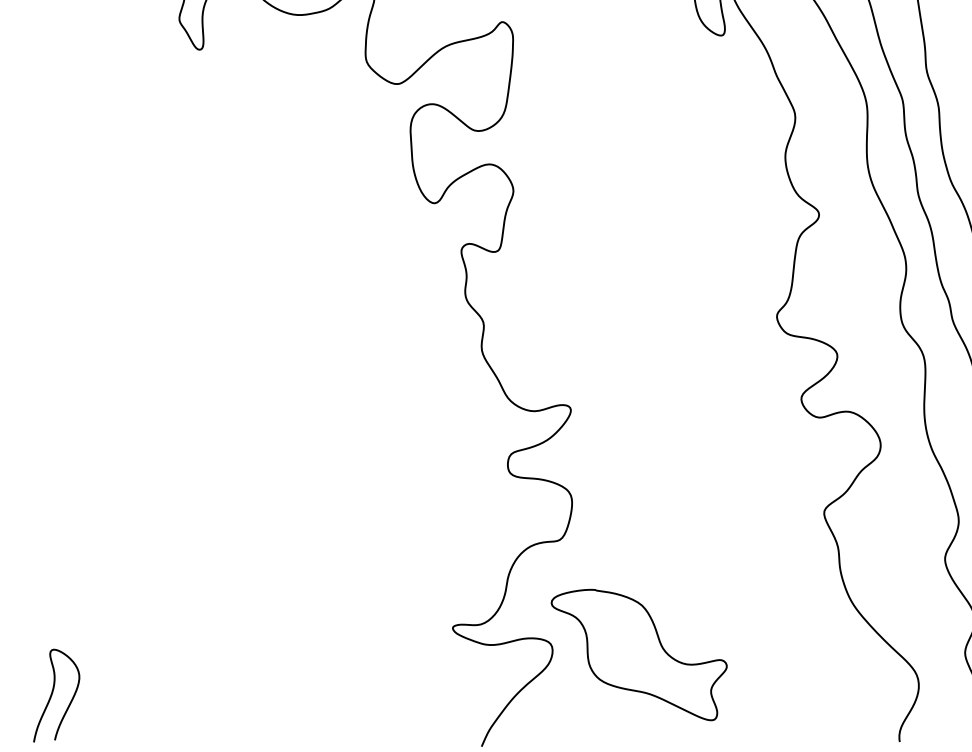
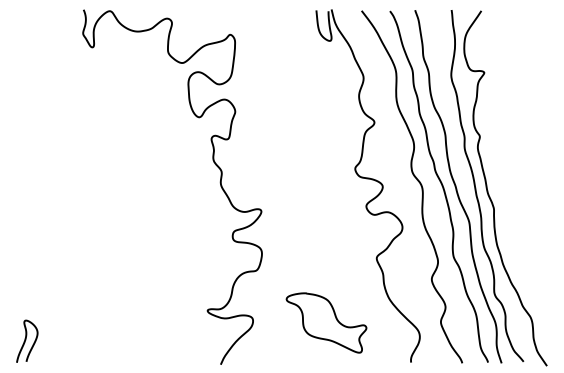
part: (639, 653) -> (326, 322), moved

